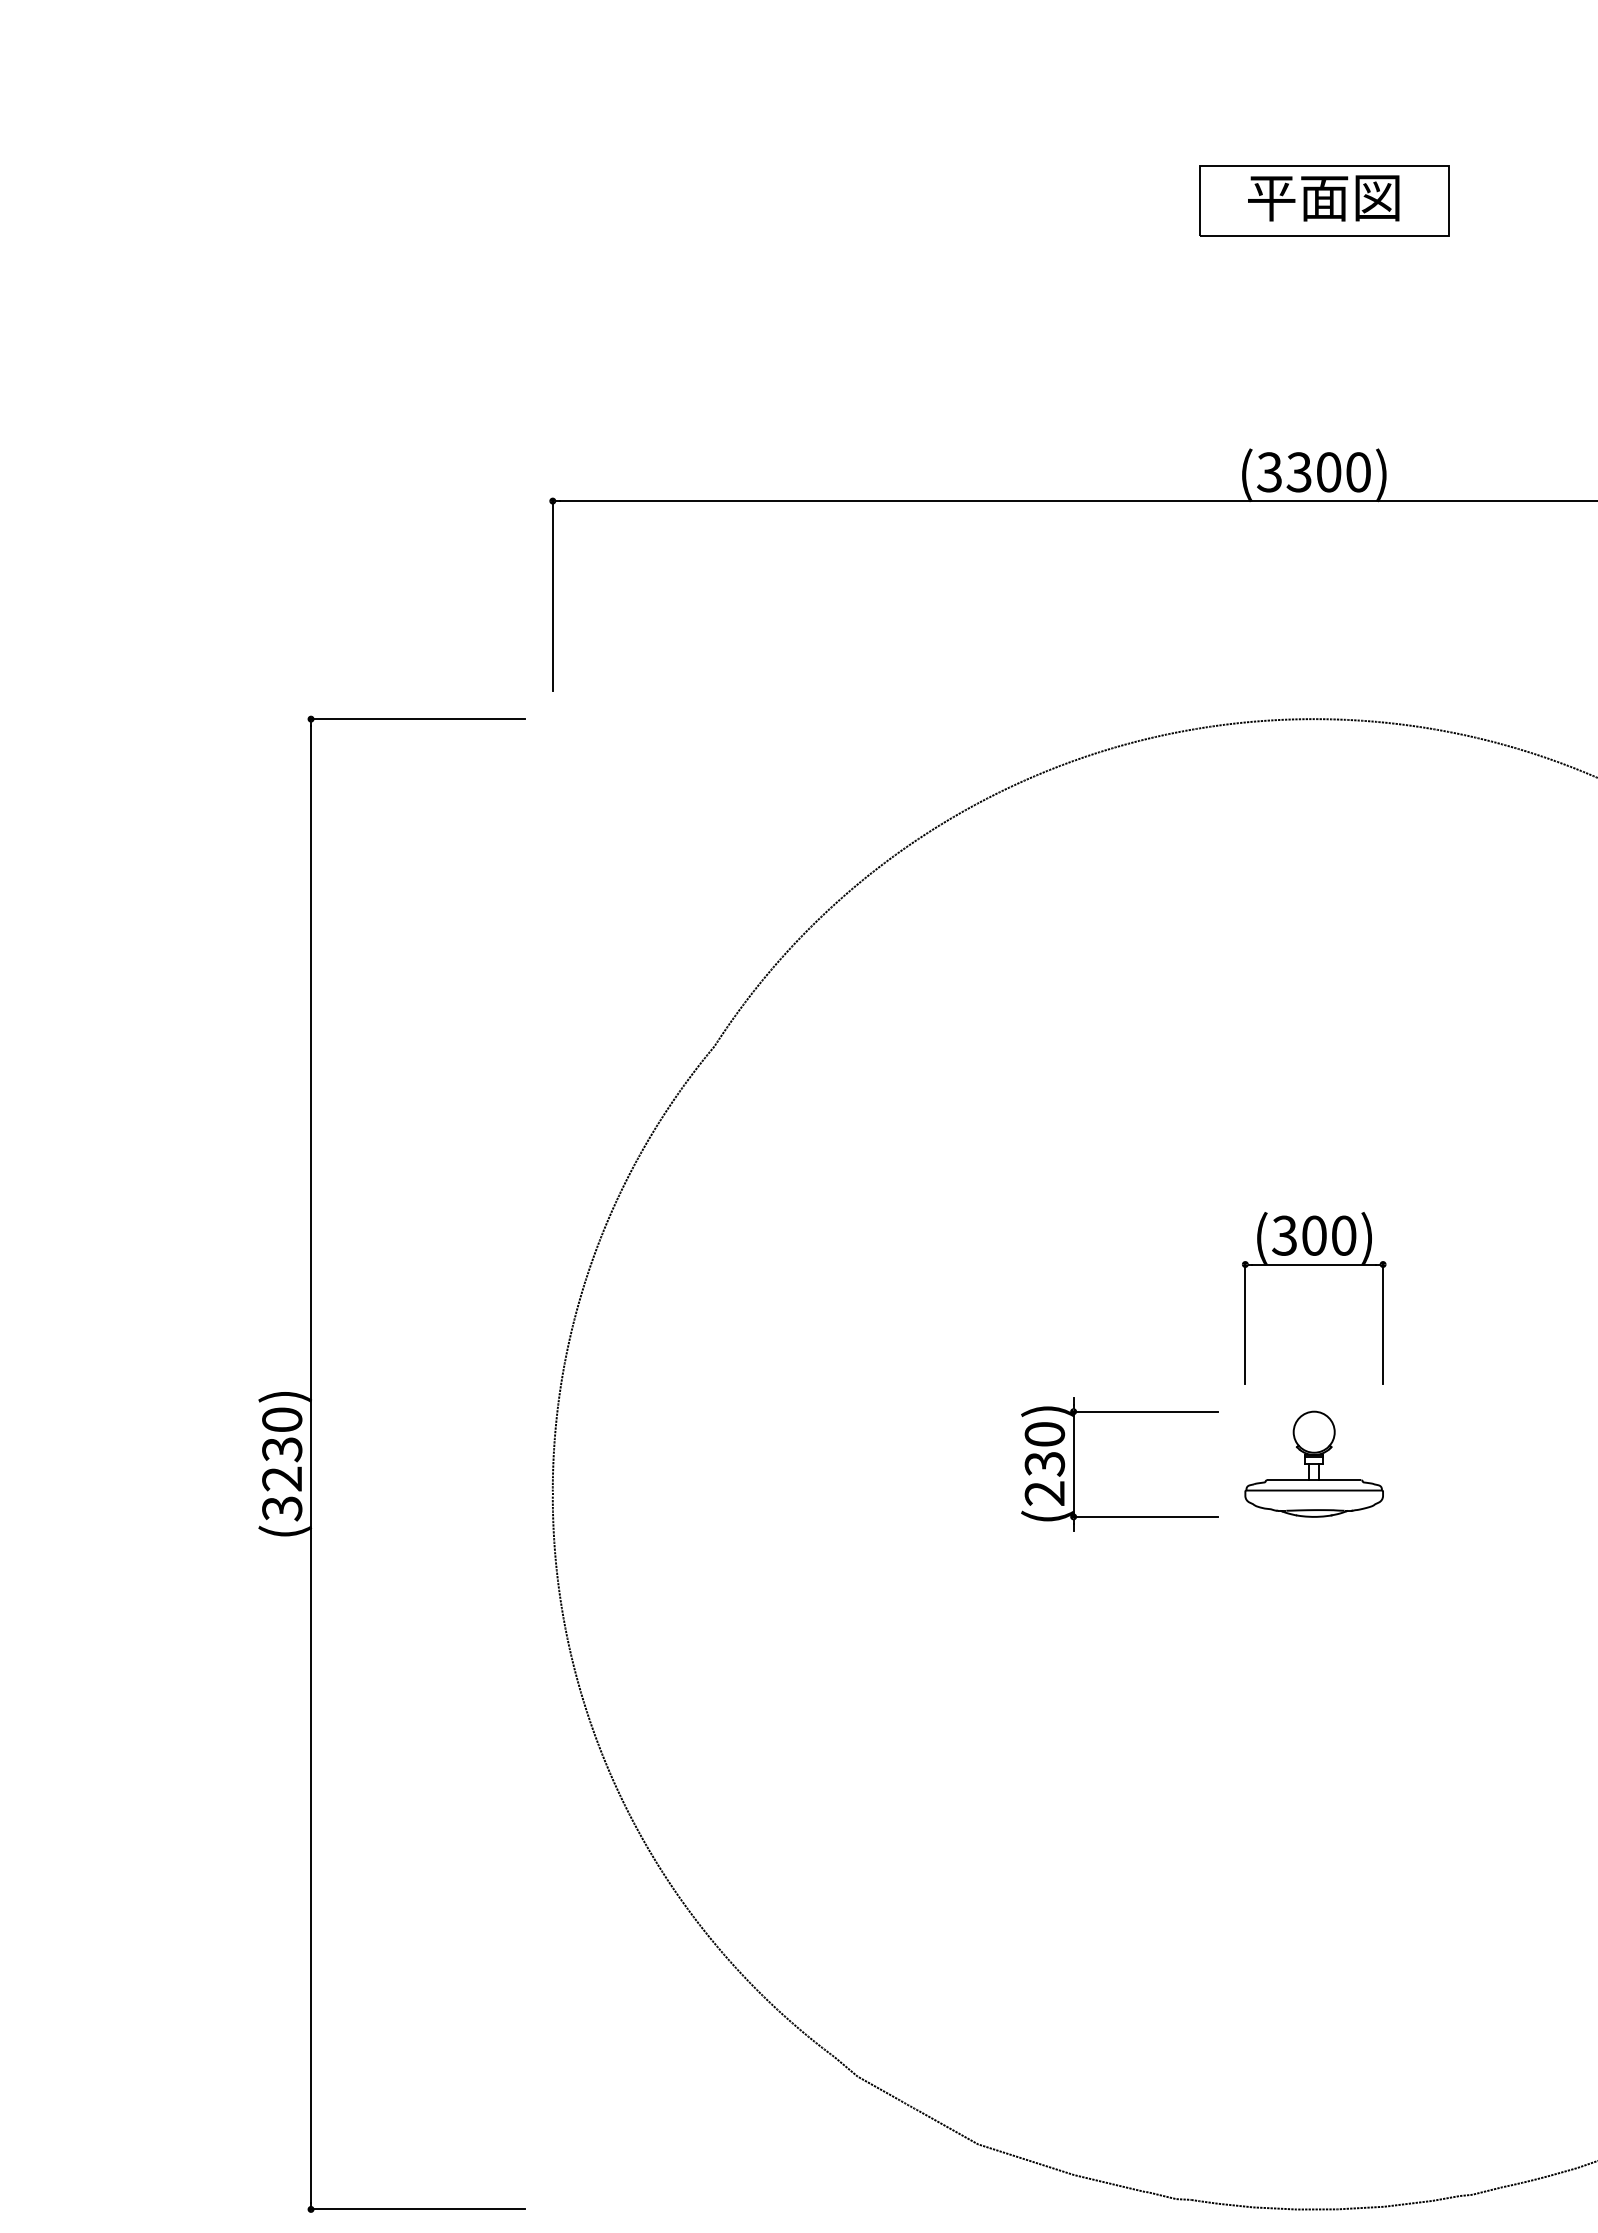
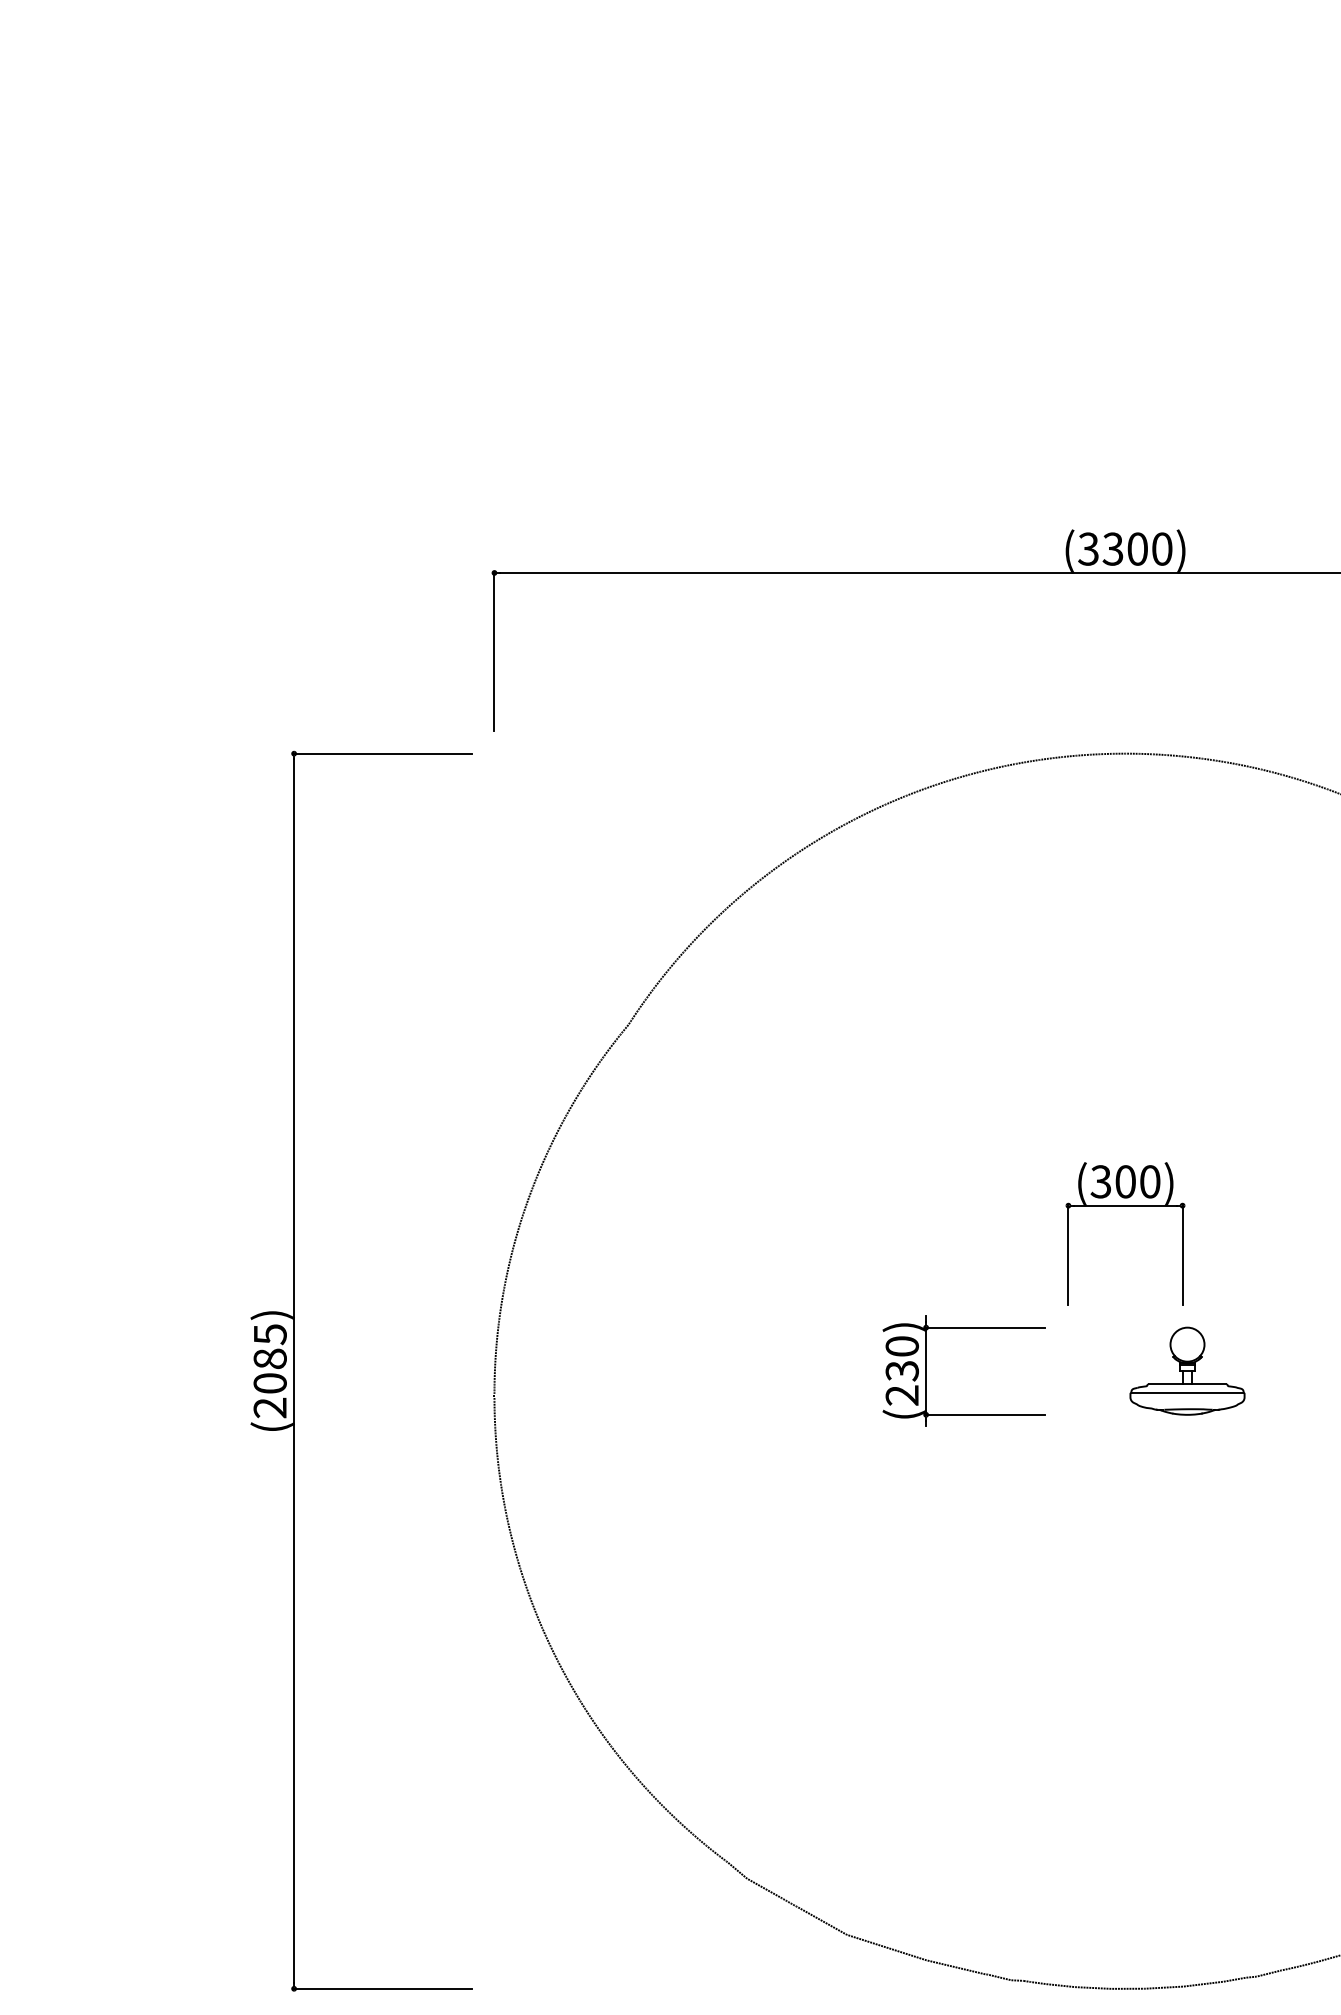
part: (1323, 201) -> (1133, 324), removed
part: (1314, 1463) -> (1187, 1370), moved
text: (281, 1464) -> (269, 1371), (3230) -> (2085)

